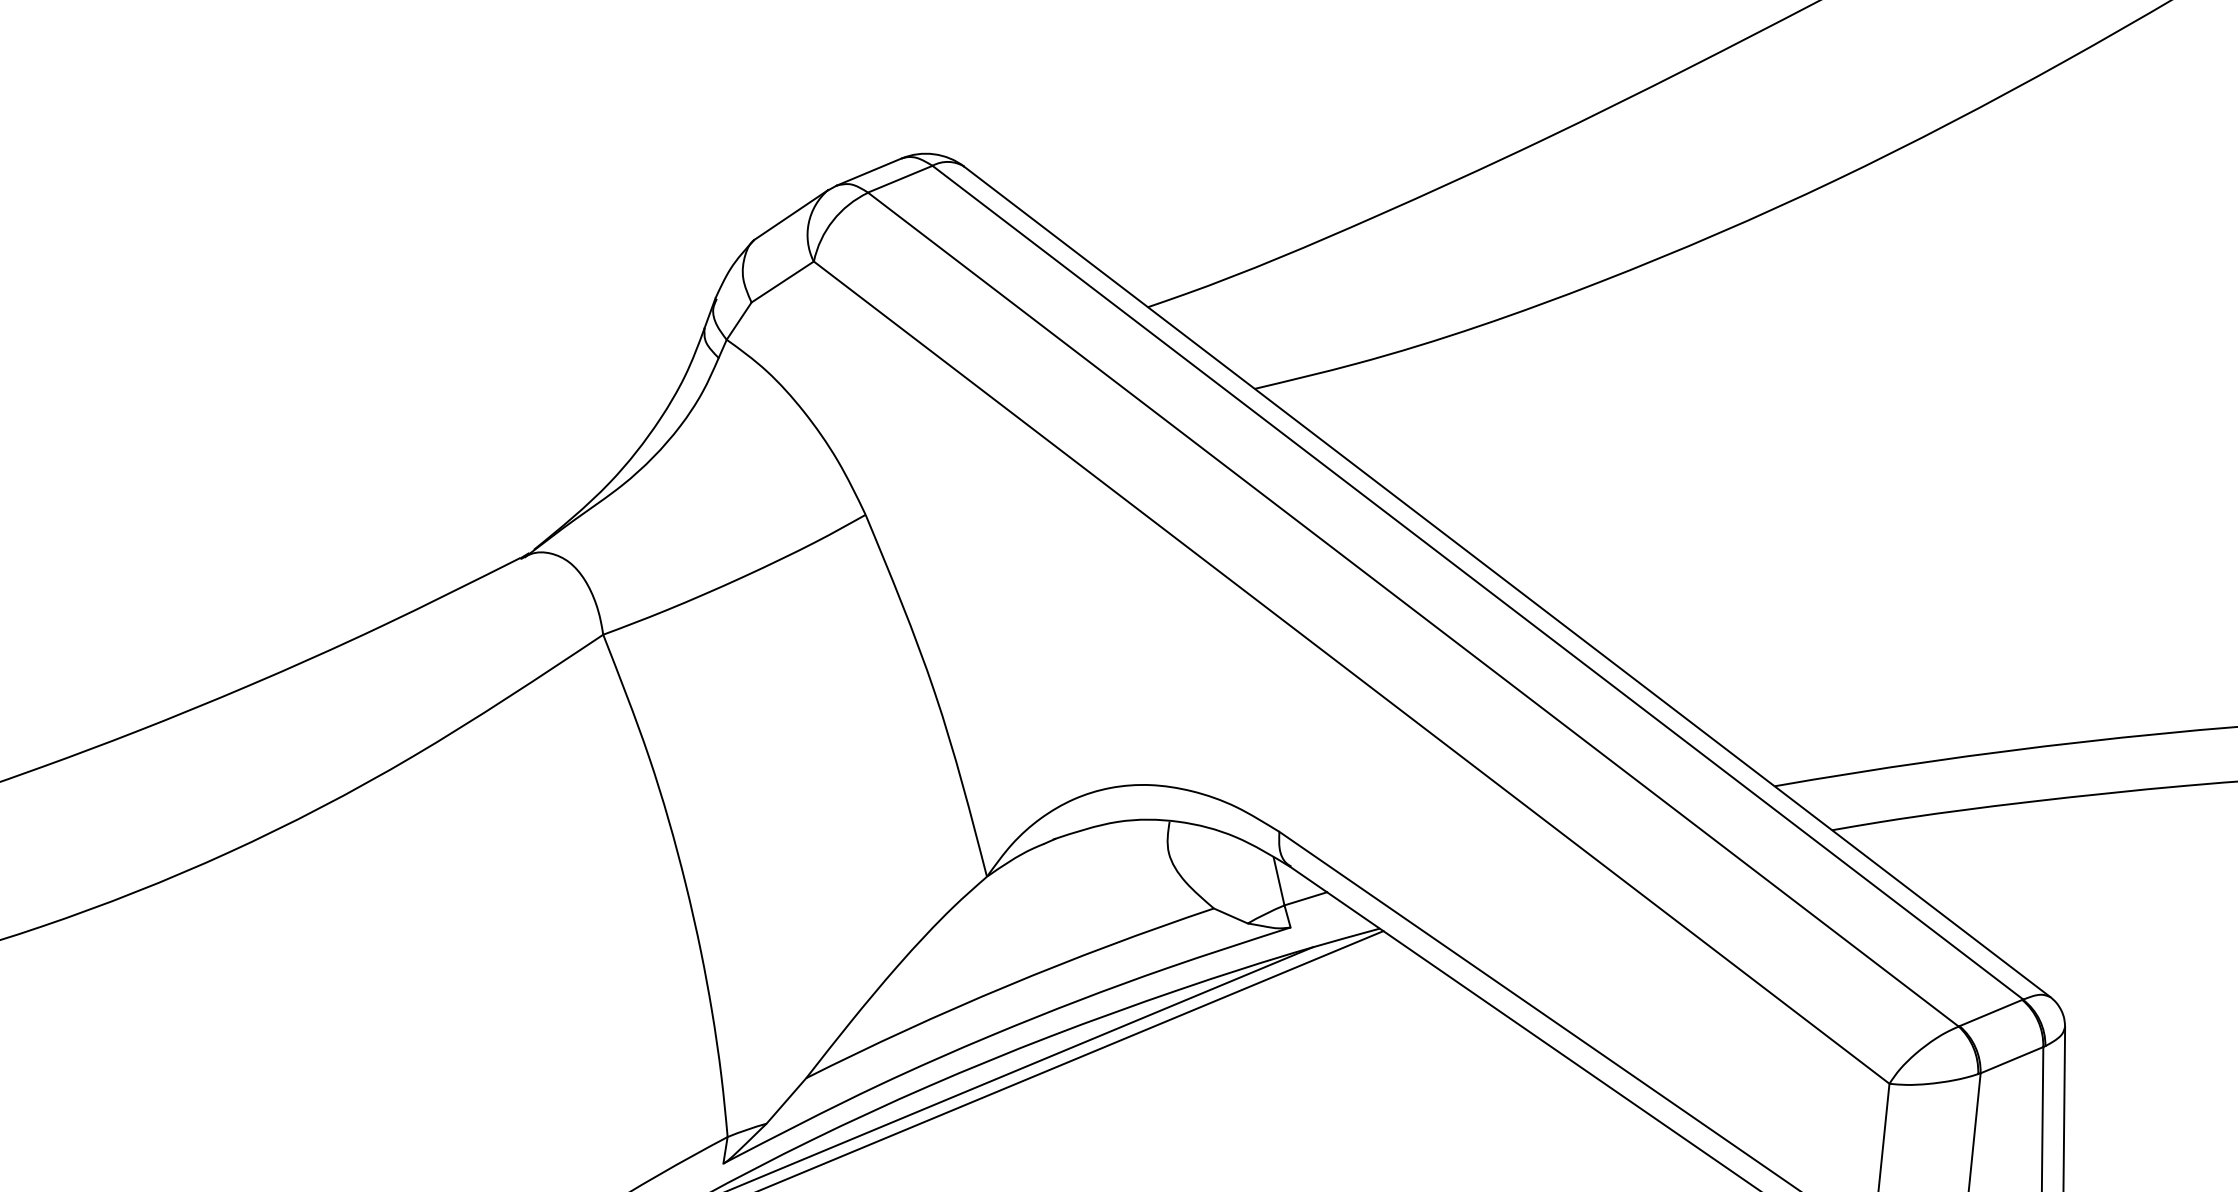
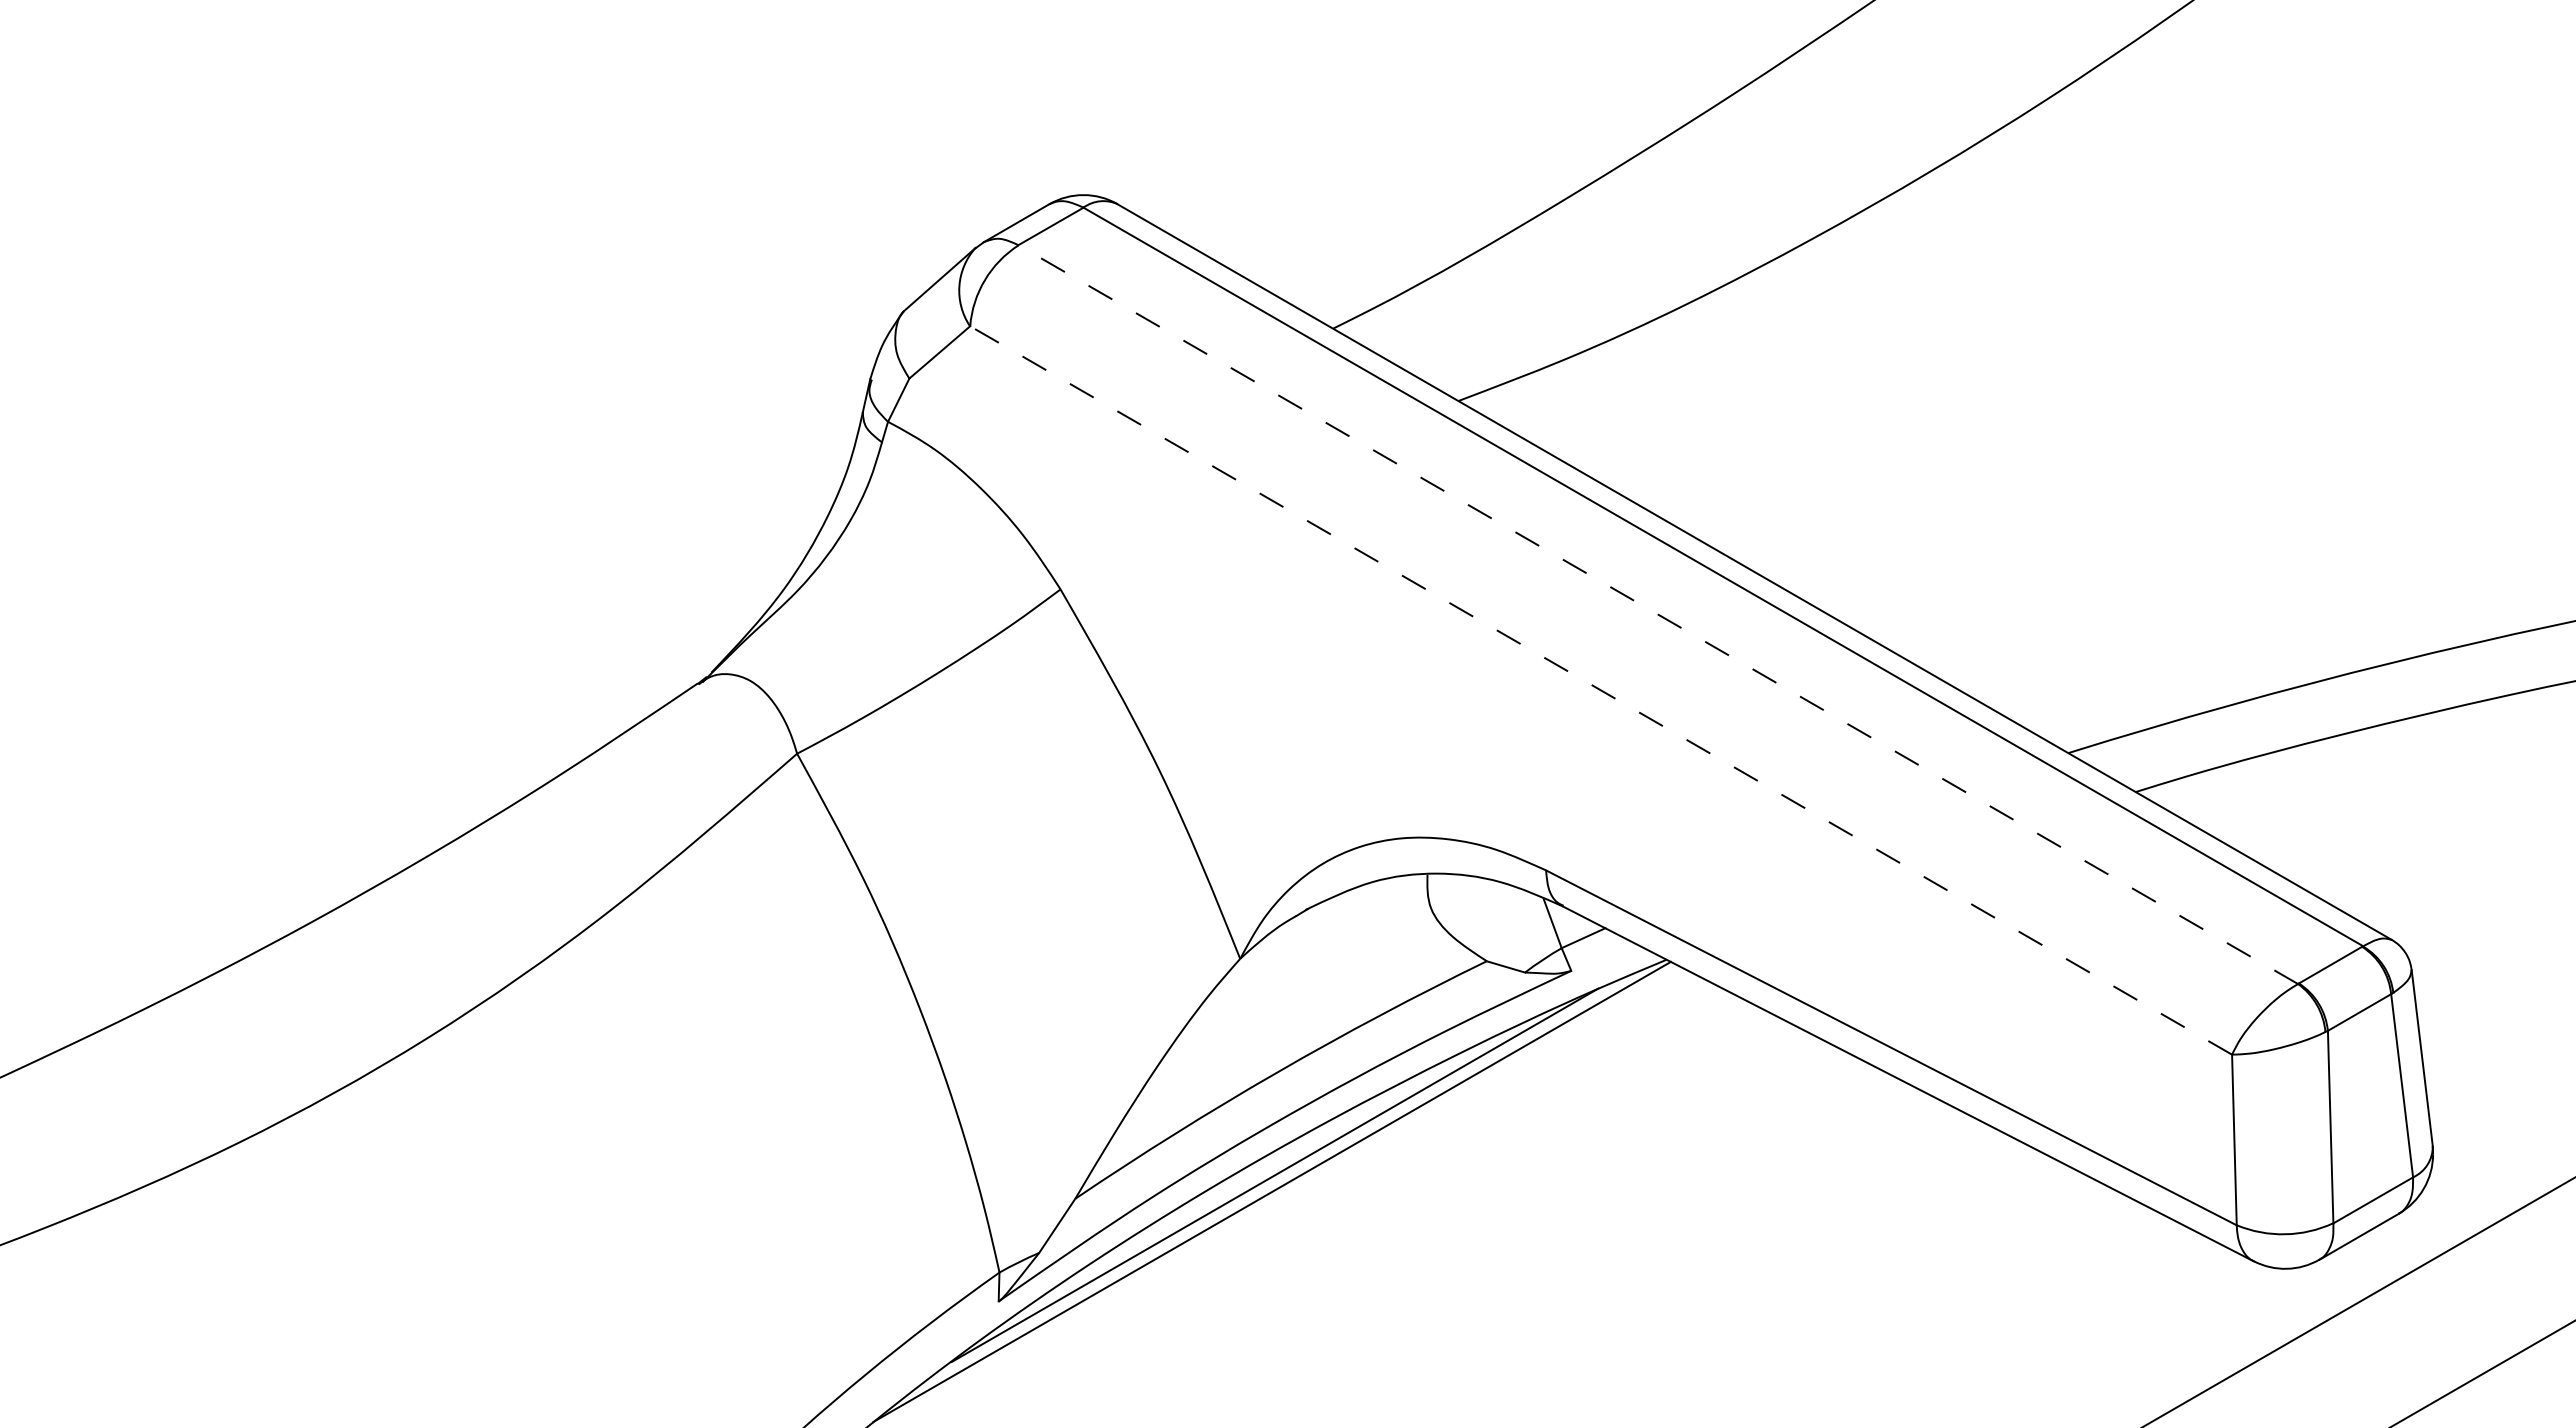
line: (1413, 609) -> (1658, 614), solid -> dashed
line: (1352, 672) -> (1601, 690), solid -> dashed

